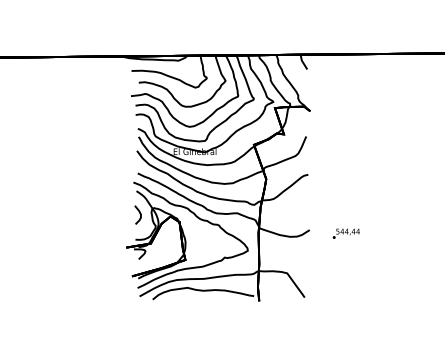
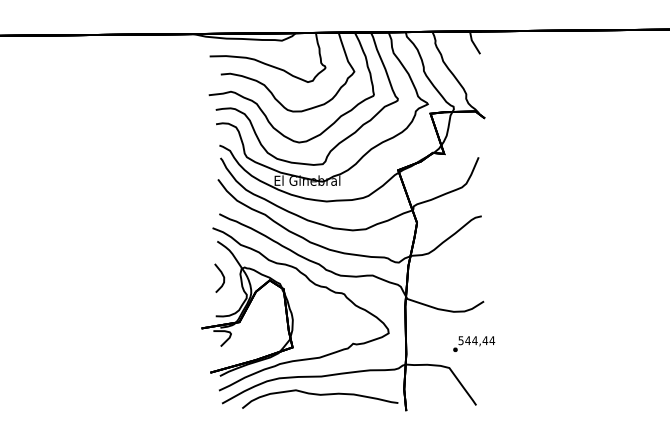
text: (345, 233) -> (472, 343), moved

